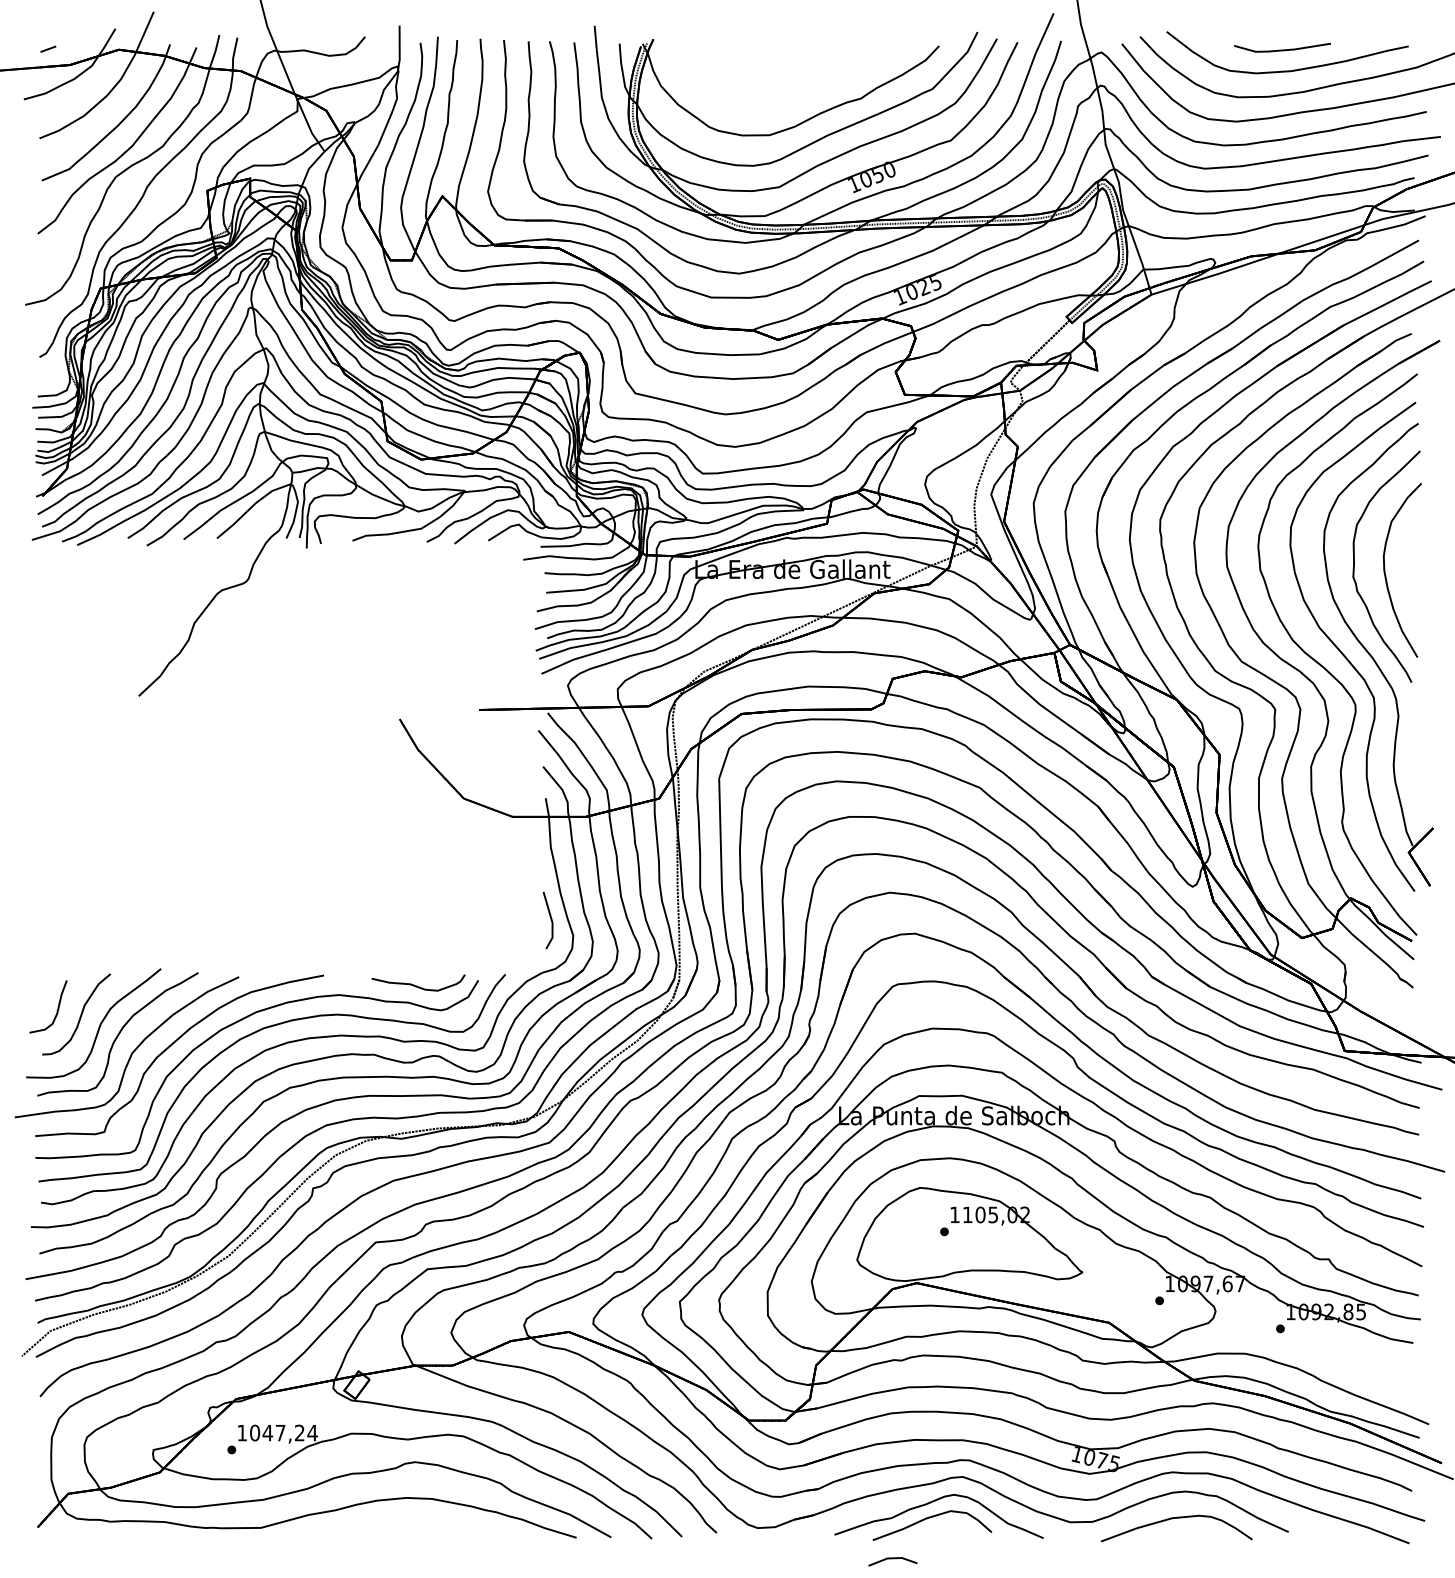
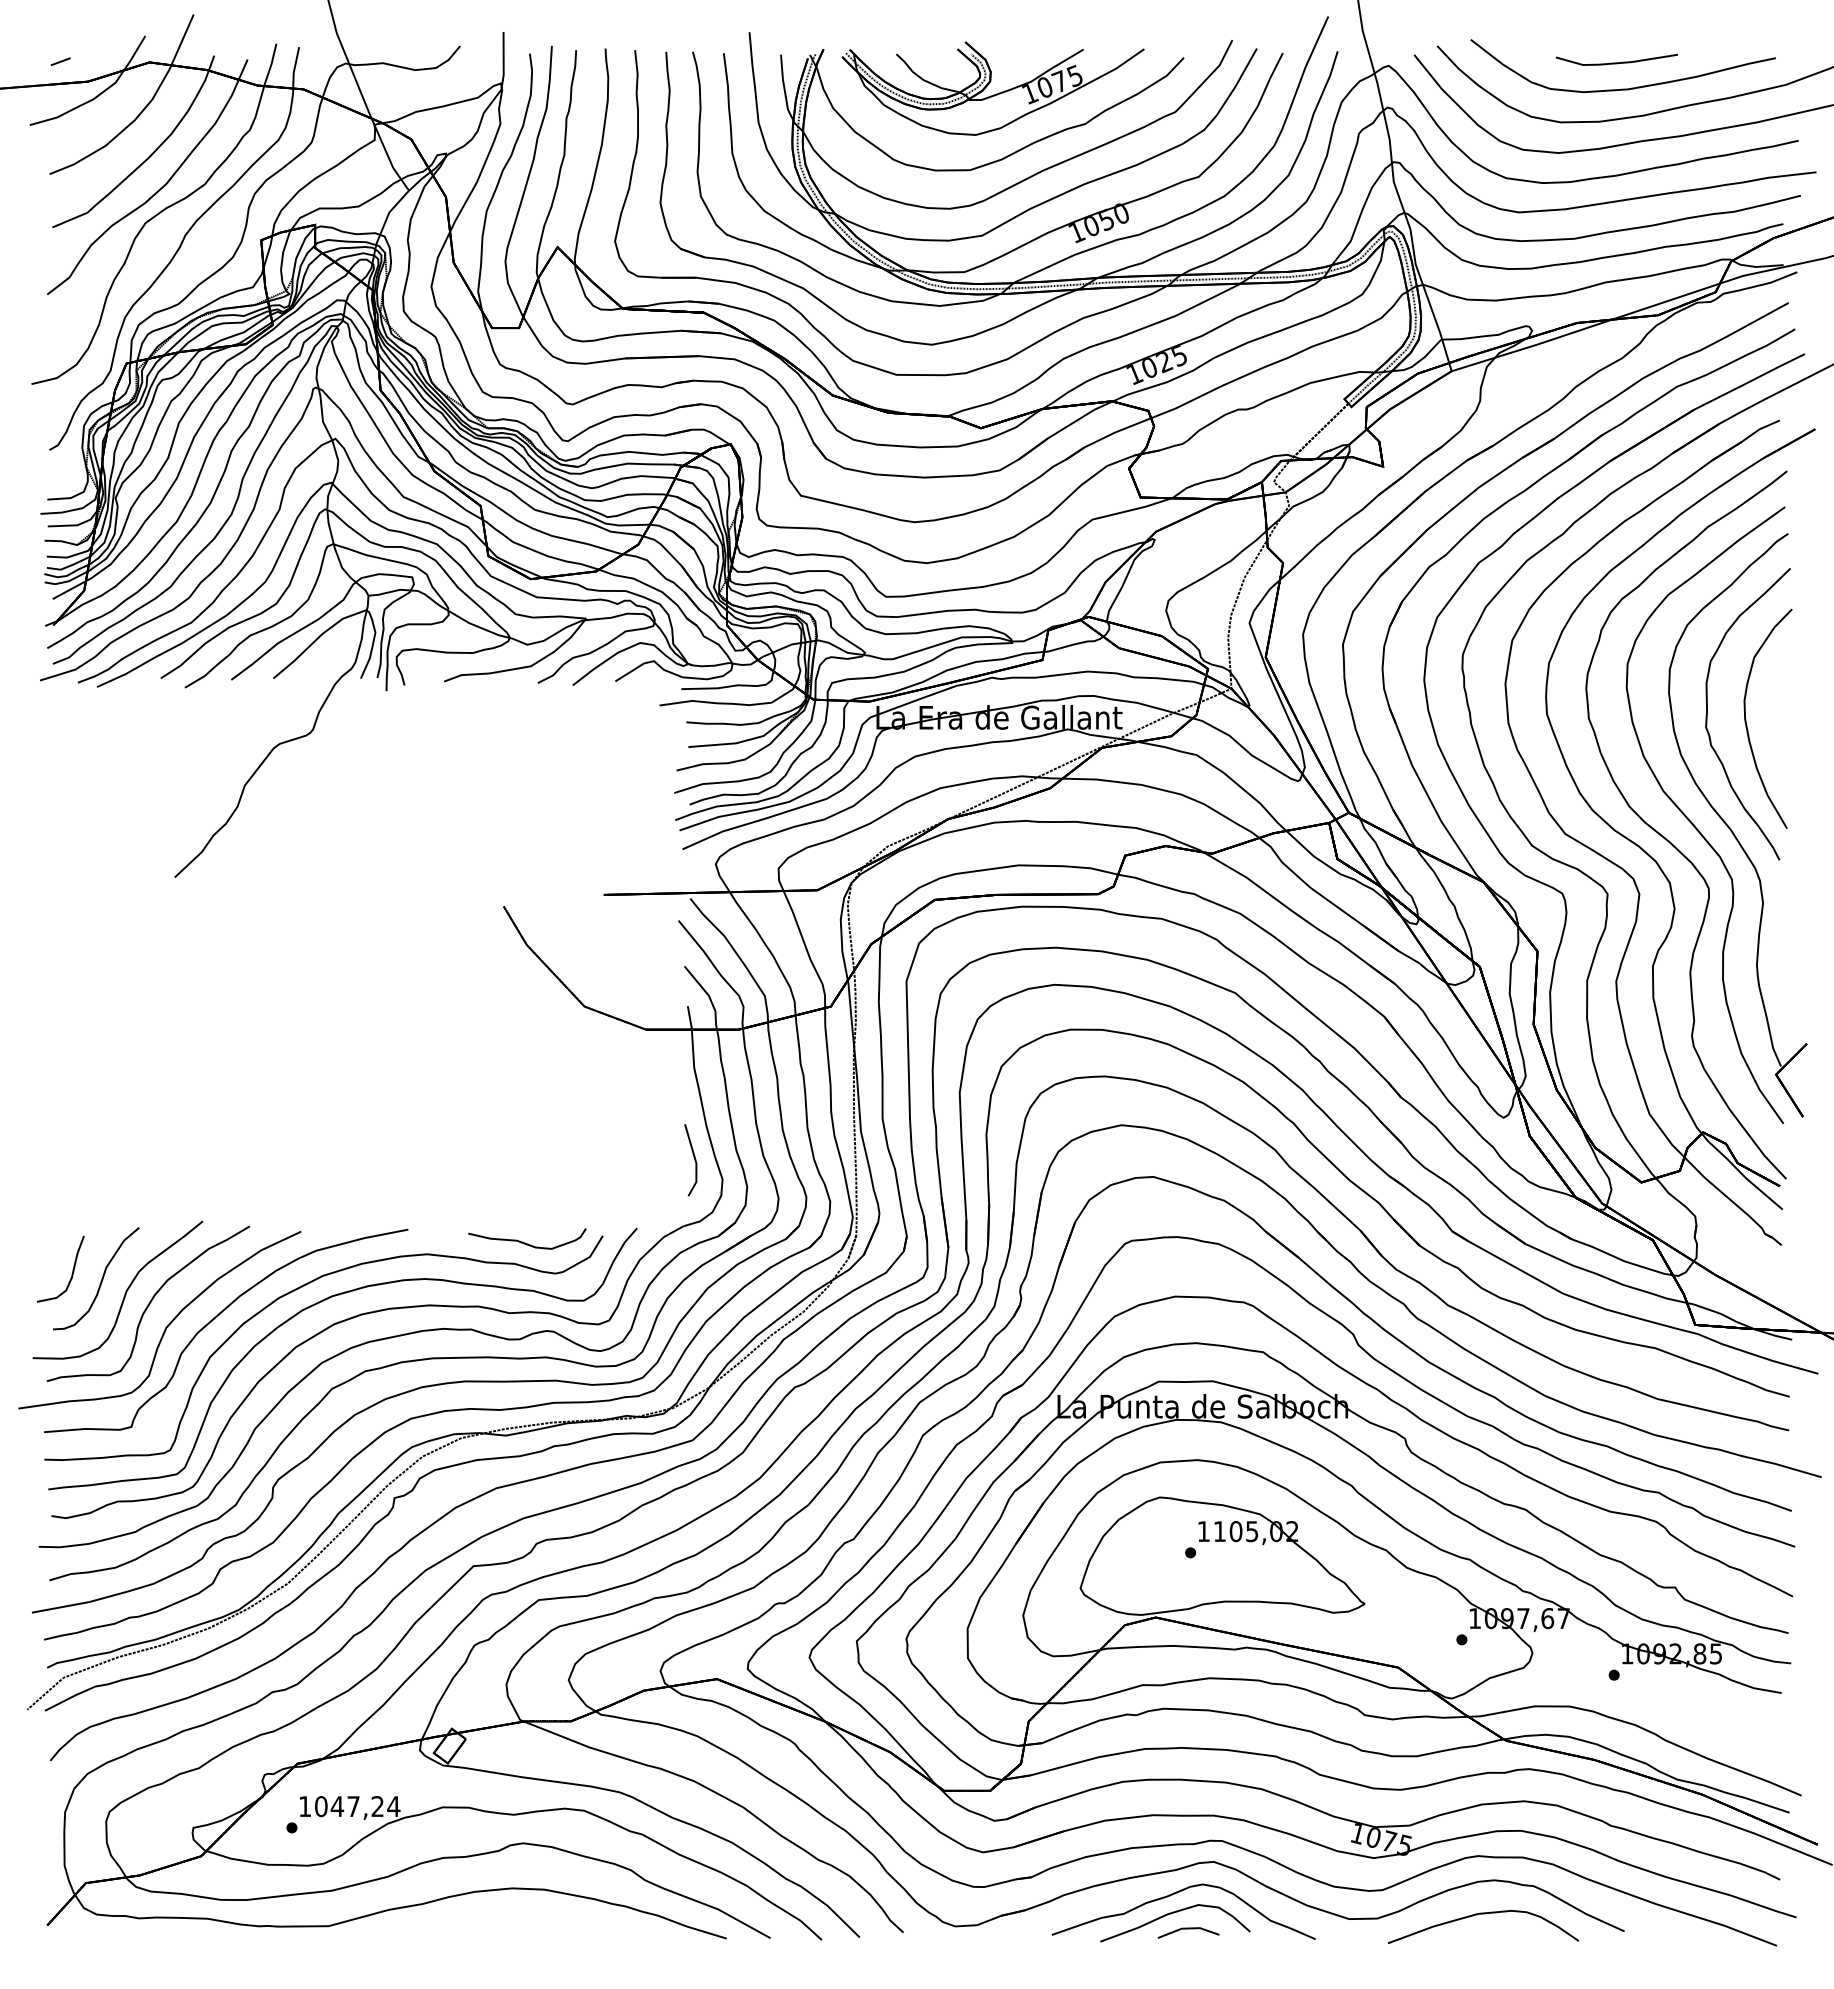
part: (787, 70) -> (992, 88), added
line: (892, 1559) -> (1188, 1929), moved

